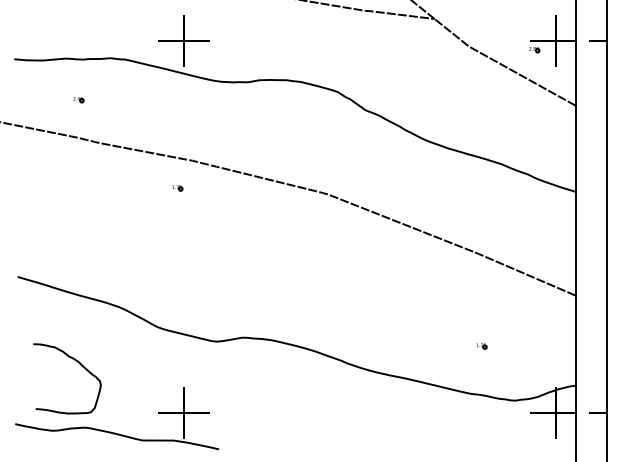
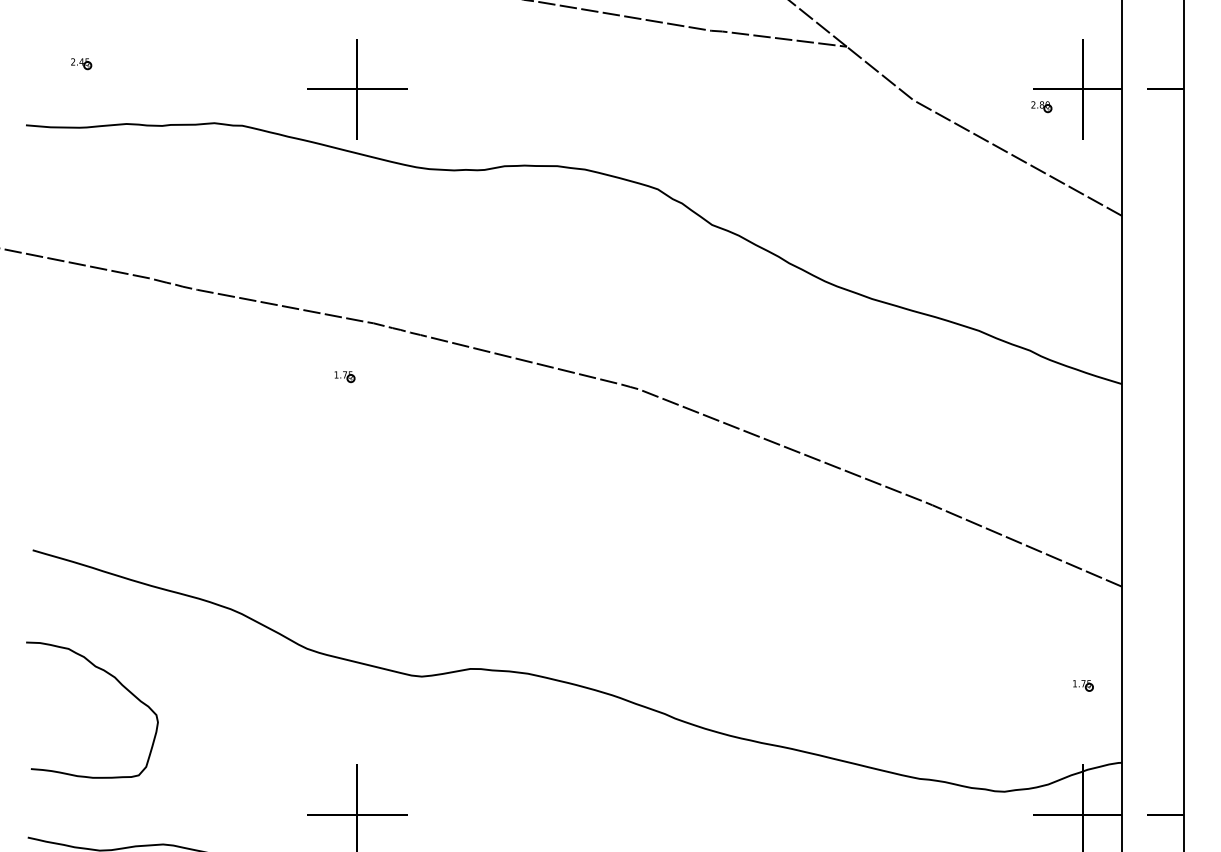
part: (78, 100) -> (81, 65), moved
part: (481, 346) -> (1082, 686), moved
curve: (80, 365) -> (118, 684), moved

